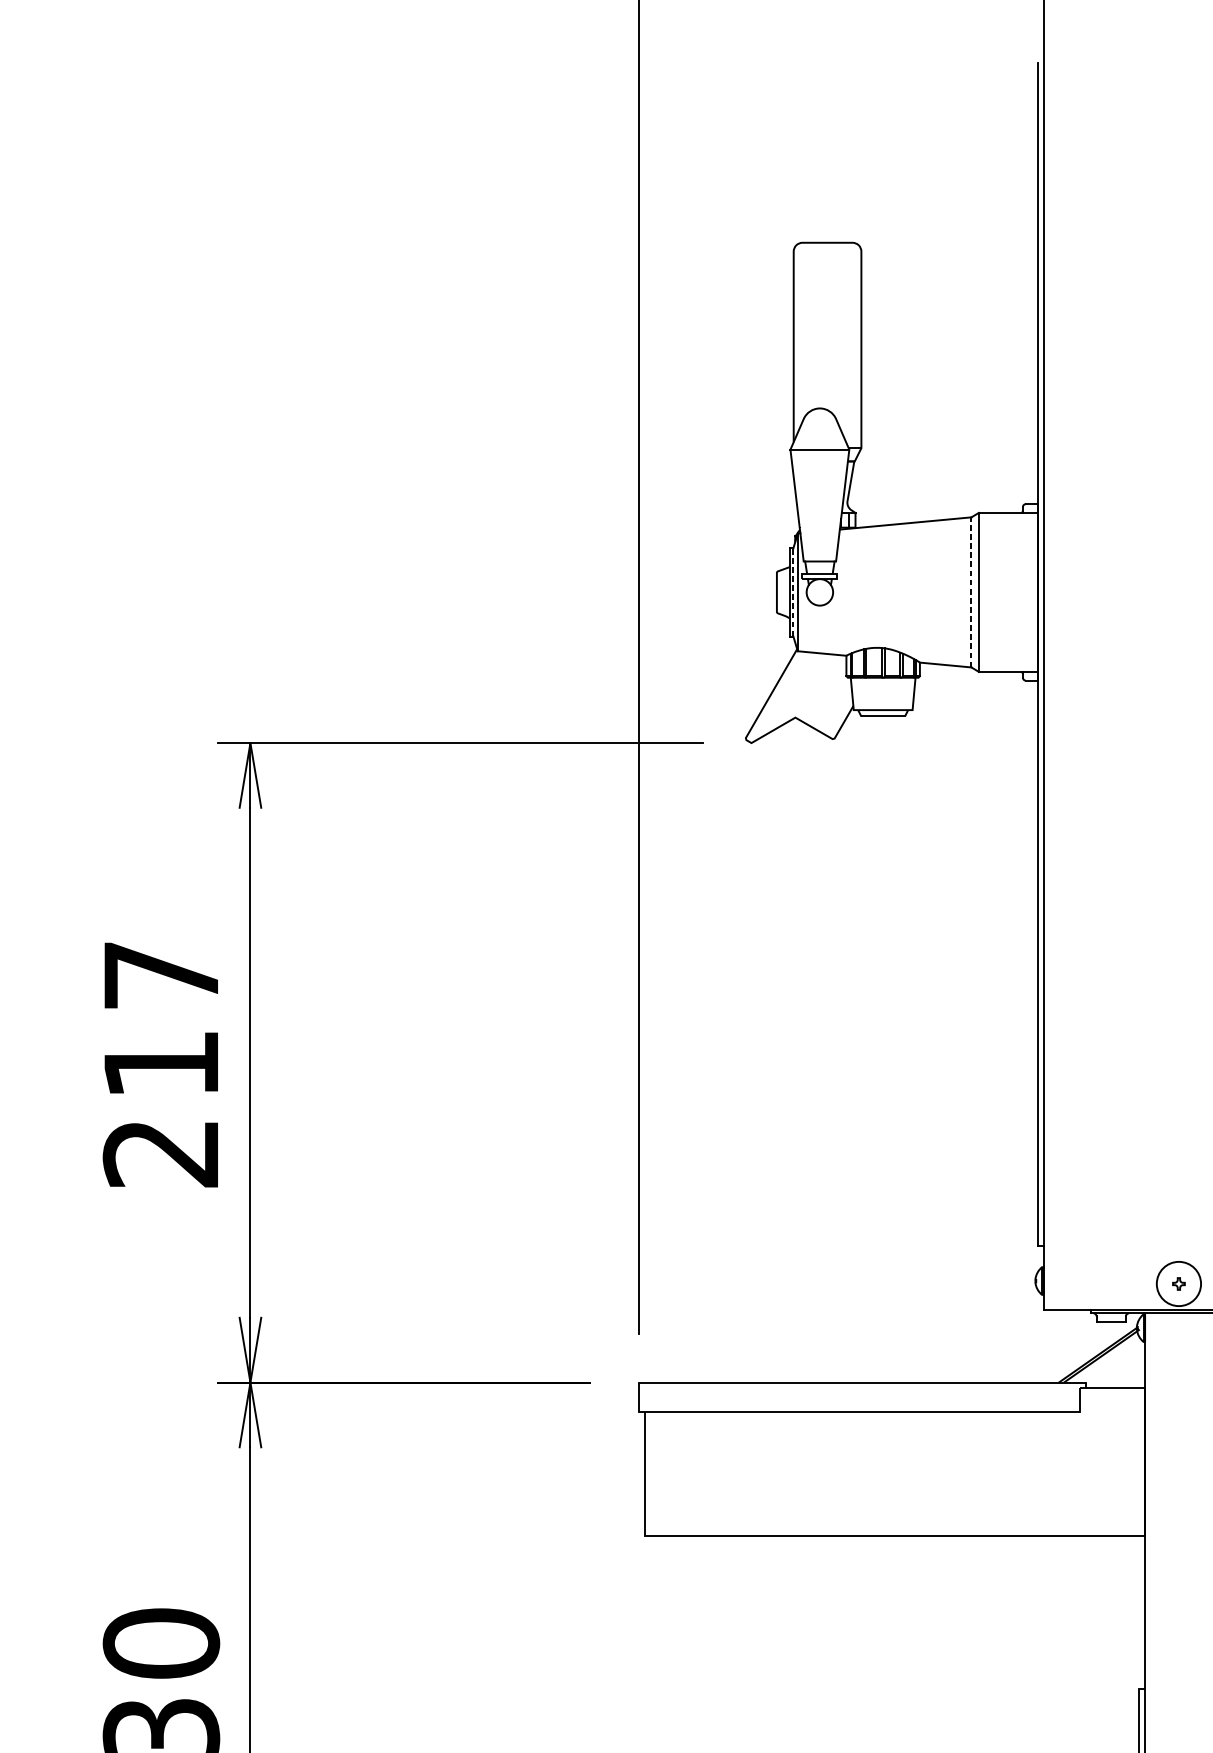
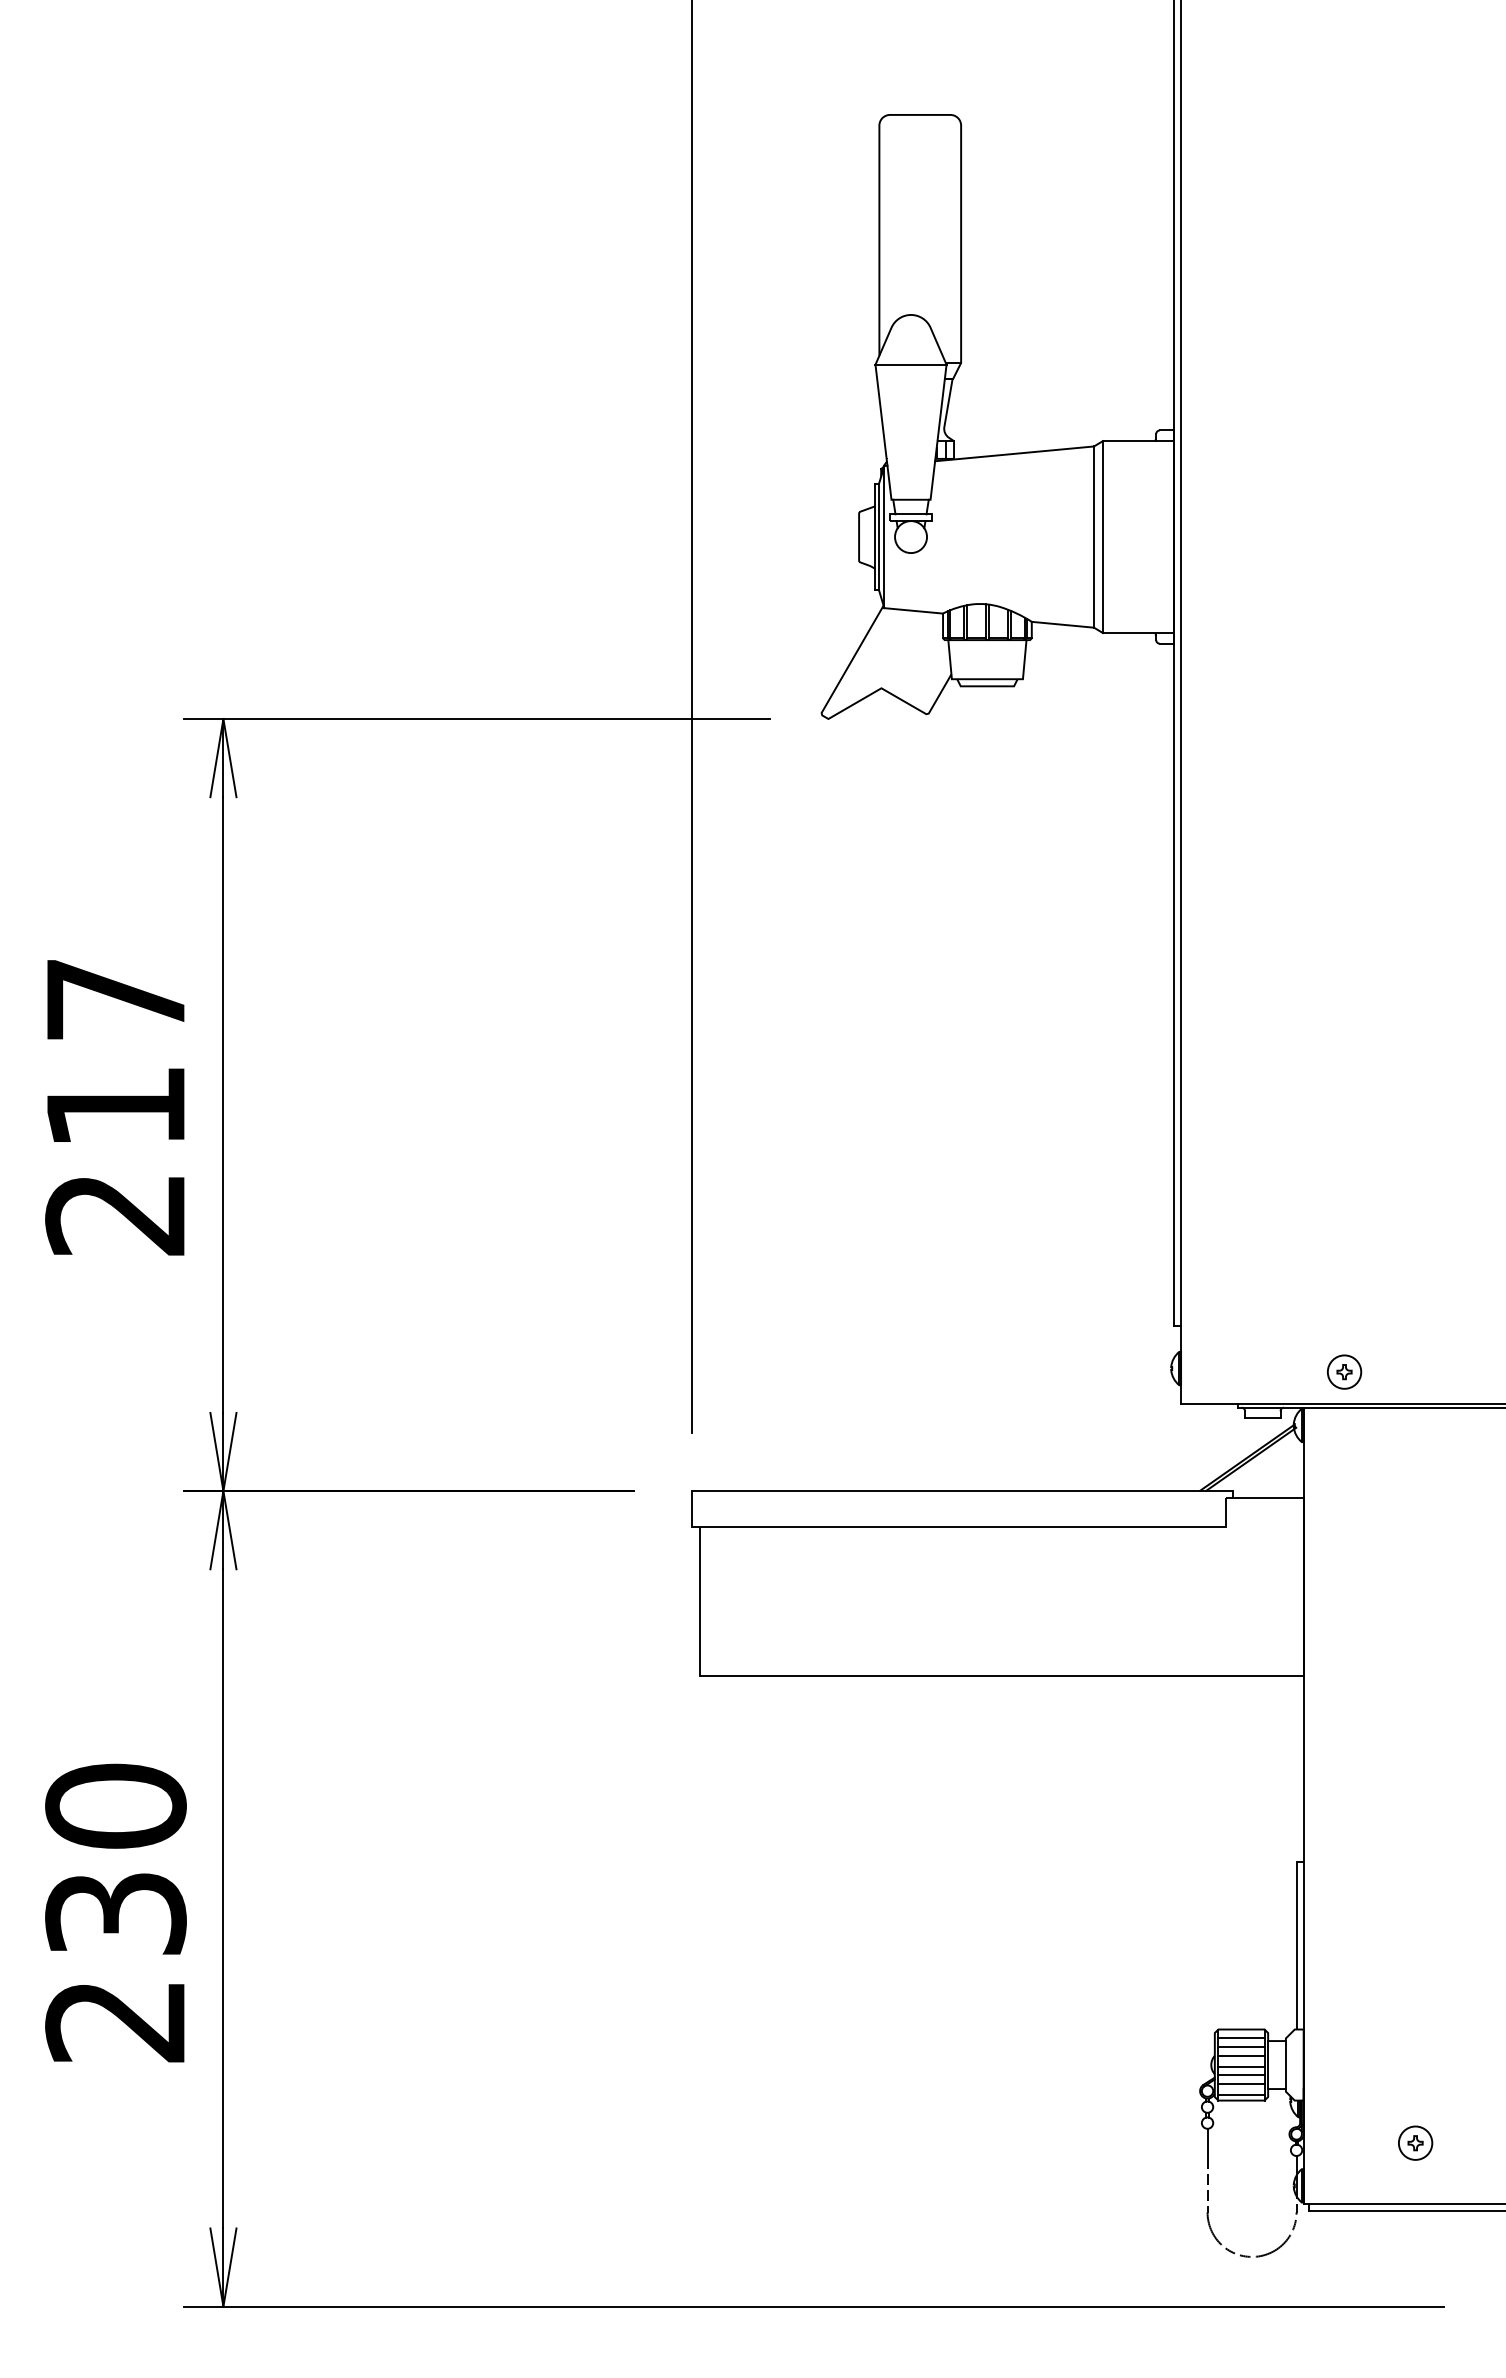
line: (793, 591) -> (879, 536), dashed -> solid
line: (971, 592) -> (1094, 537), dashed -> solid
circle: (1178, 1283) -> (1344, 1371), size x0.62

